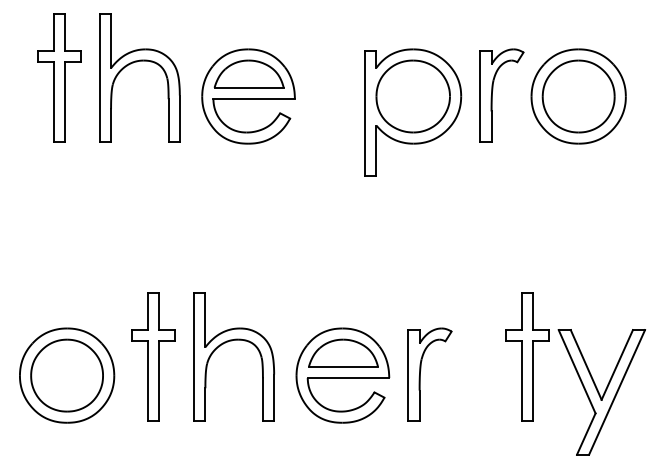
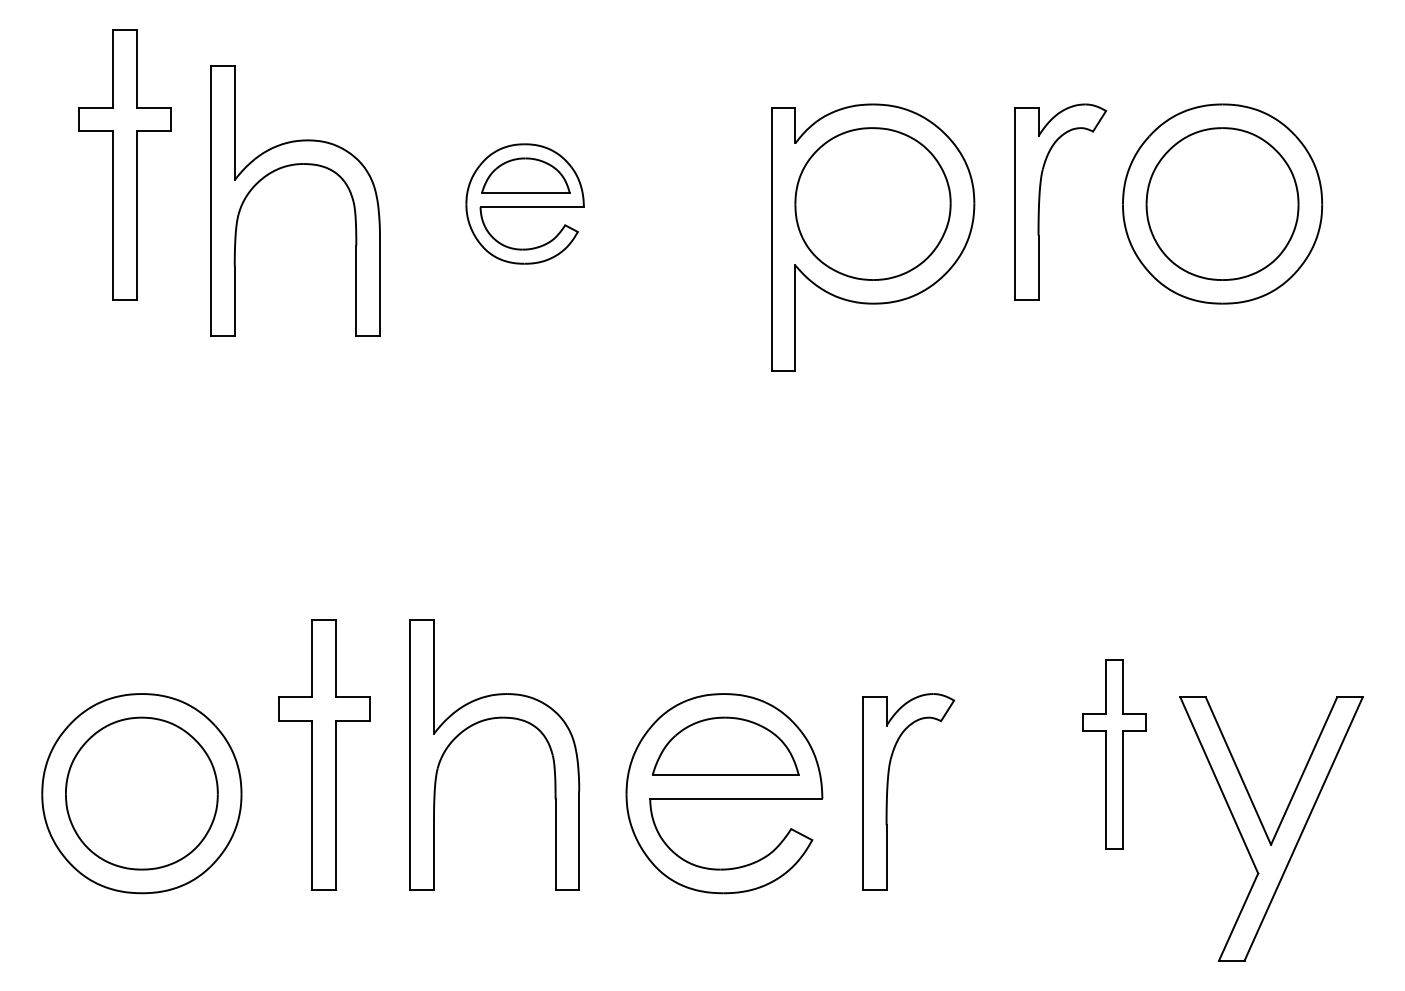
part: (137, 62) -> (290, 168), moved
part: (248, 96) -> (525, 203), size x0.6
part: (527, 356) -> (1114, 753), size x0.7

